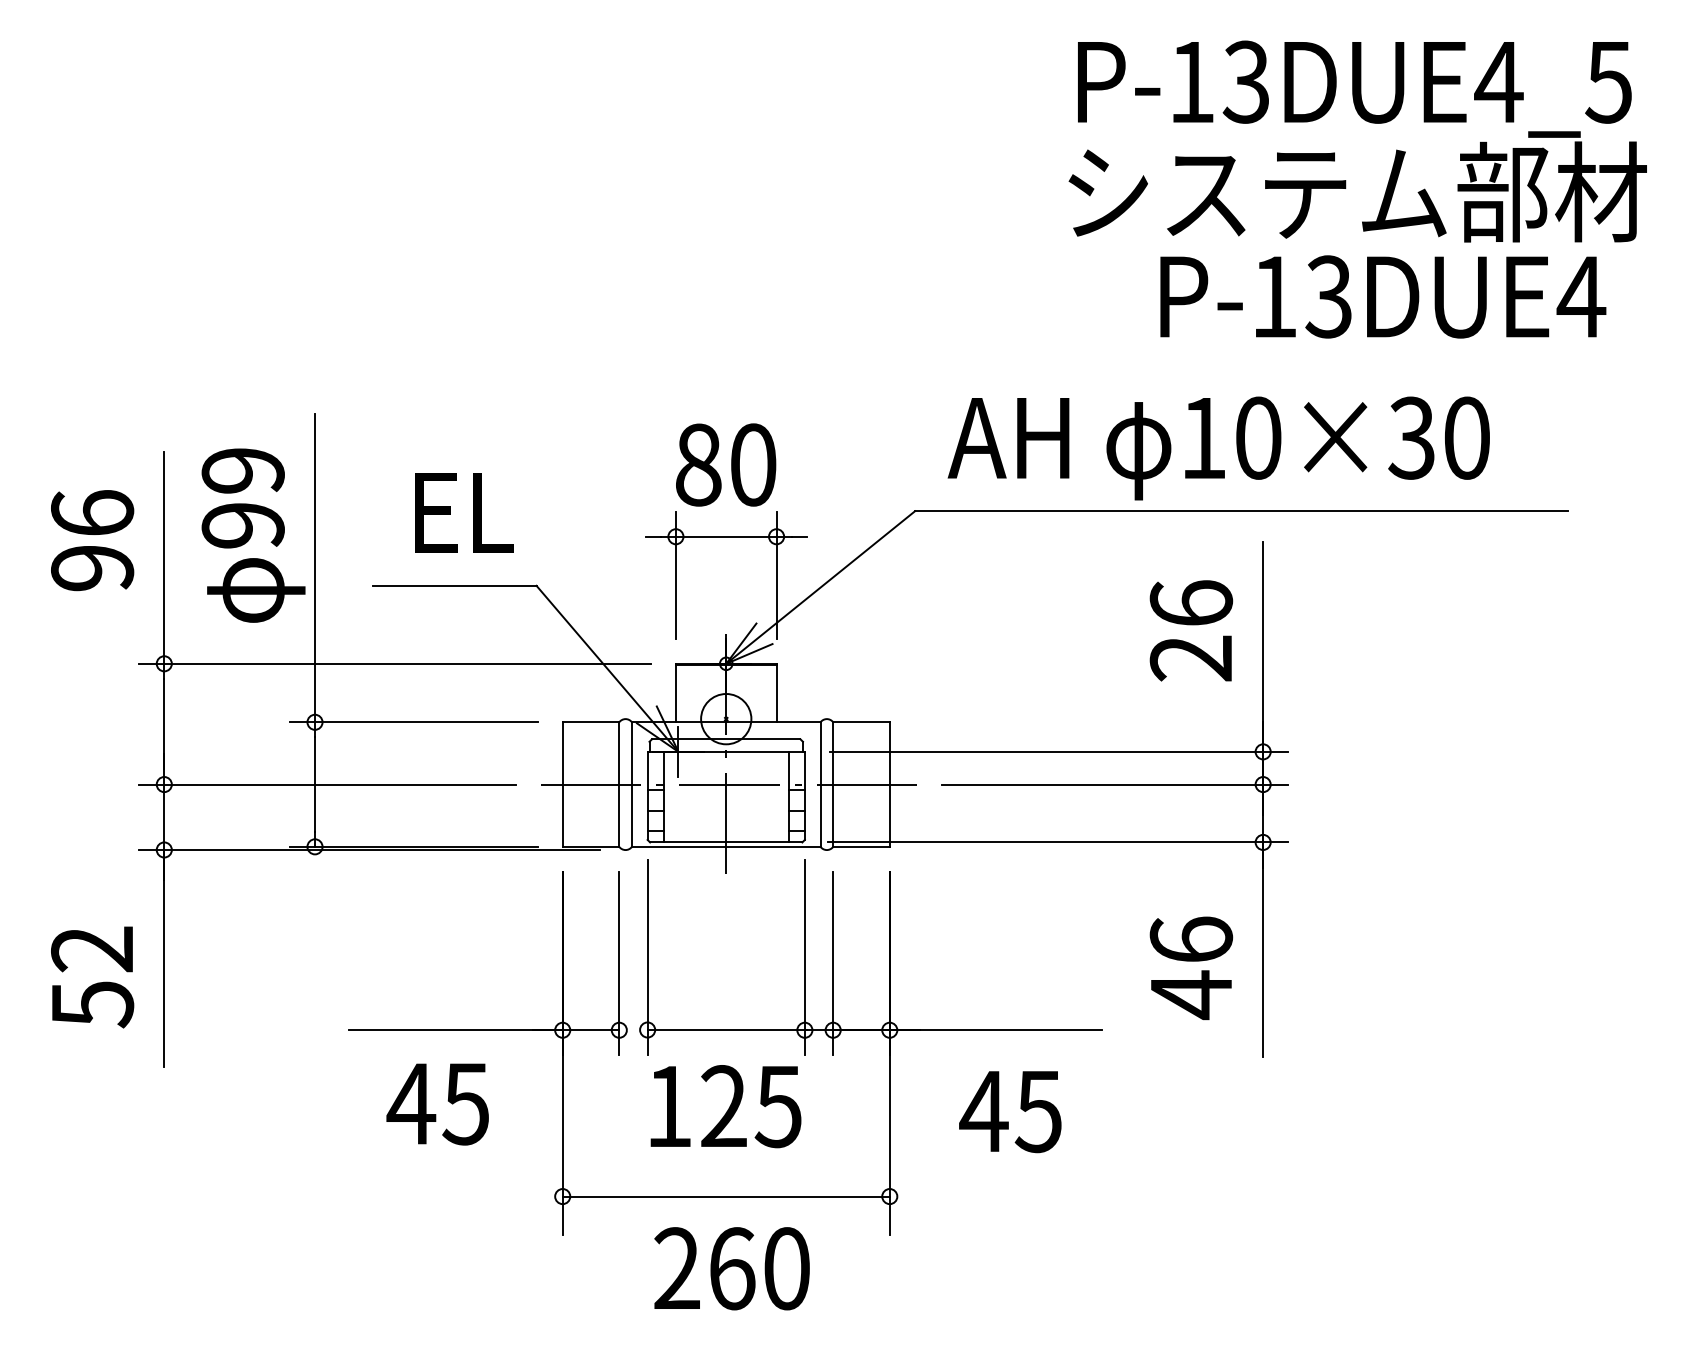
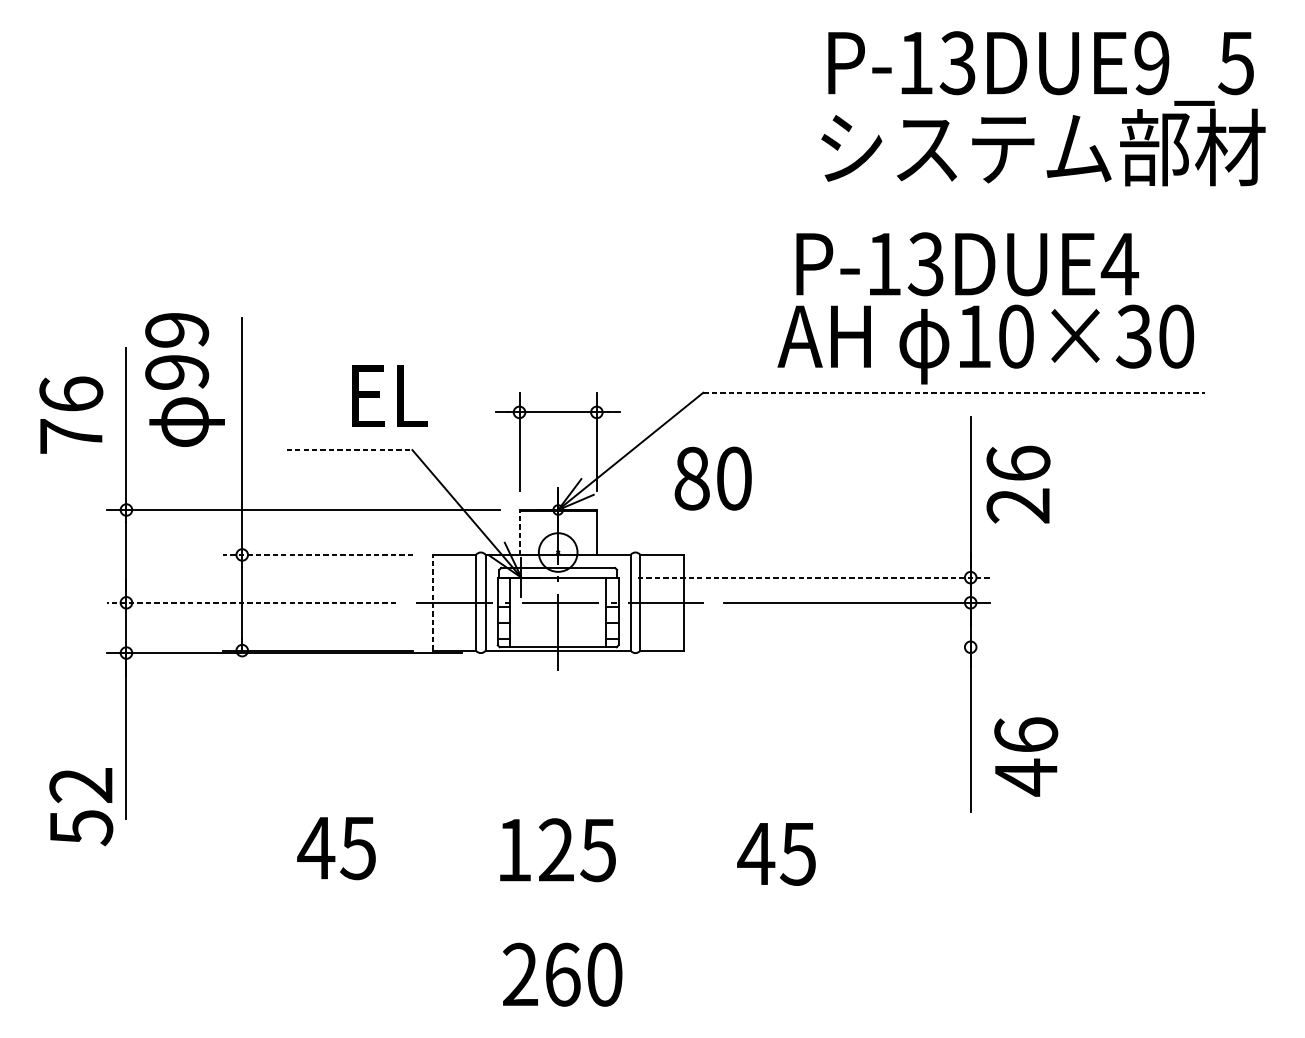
text: (1498, 81) -> (1151, 62), P-13DUE4_5 -> P-13DUE9_5
text: (1383, 296) -> (967, 263), moved
text: (1218, 448) -> (985, 344), moved
text: (726, 464) -> (713, 478), moved
line: (1241, 511) -> (954, 392), solid -> dashed
text: (464, 512) -> (390, 396), moved
text: (253, 535) -> (184, 379), moved
text: (92, 568) -> (71, 436), 96 -> 76
line: (454, 585) -> (349, 449), solid -> dashed
text: (1191, 630) -> (1018, 484), moved
line: (675, 692) -> (519, 532), solid -> dashed
line: (413, 722) -> (317, 555), solid -> dashed
line: (1059, 751) -> (814, 577), solid -> dashed
line: (326, 784) -> (251, 602), solid -> dashed
line: (562, 784) -> (432, 602), solid -> dashed
line: (1057, 842) -> (812, 647), removed
text: (1191, 968) -> (1026, 757), moved
text: (92, 977) -> (81, 807), moved
part: (725, 1030) -> (557, 791), removed

